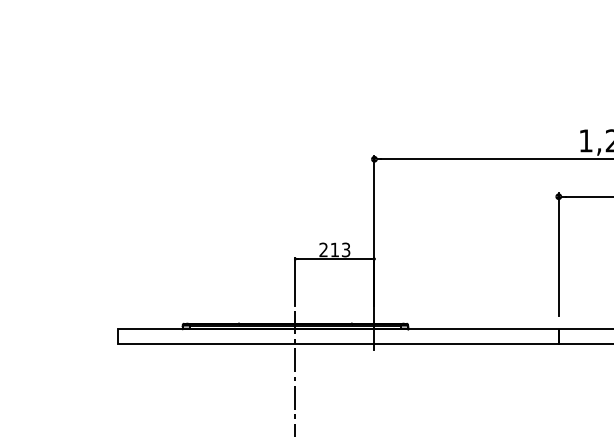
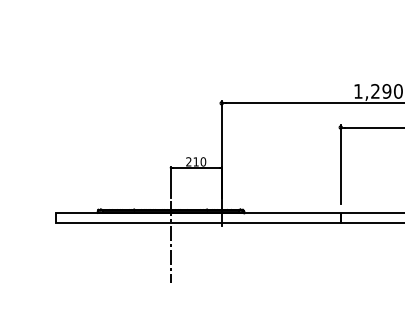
text: (346, 249) -> (203, 161), 213 -> 210

